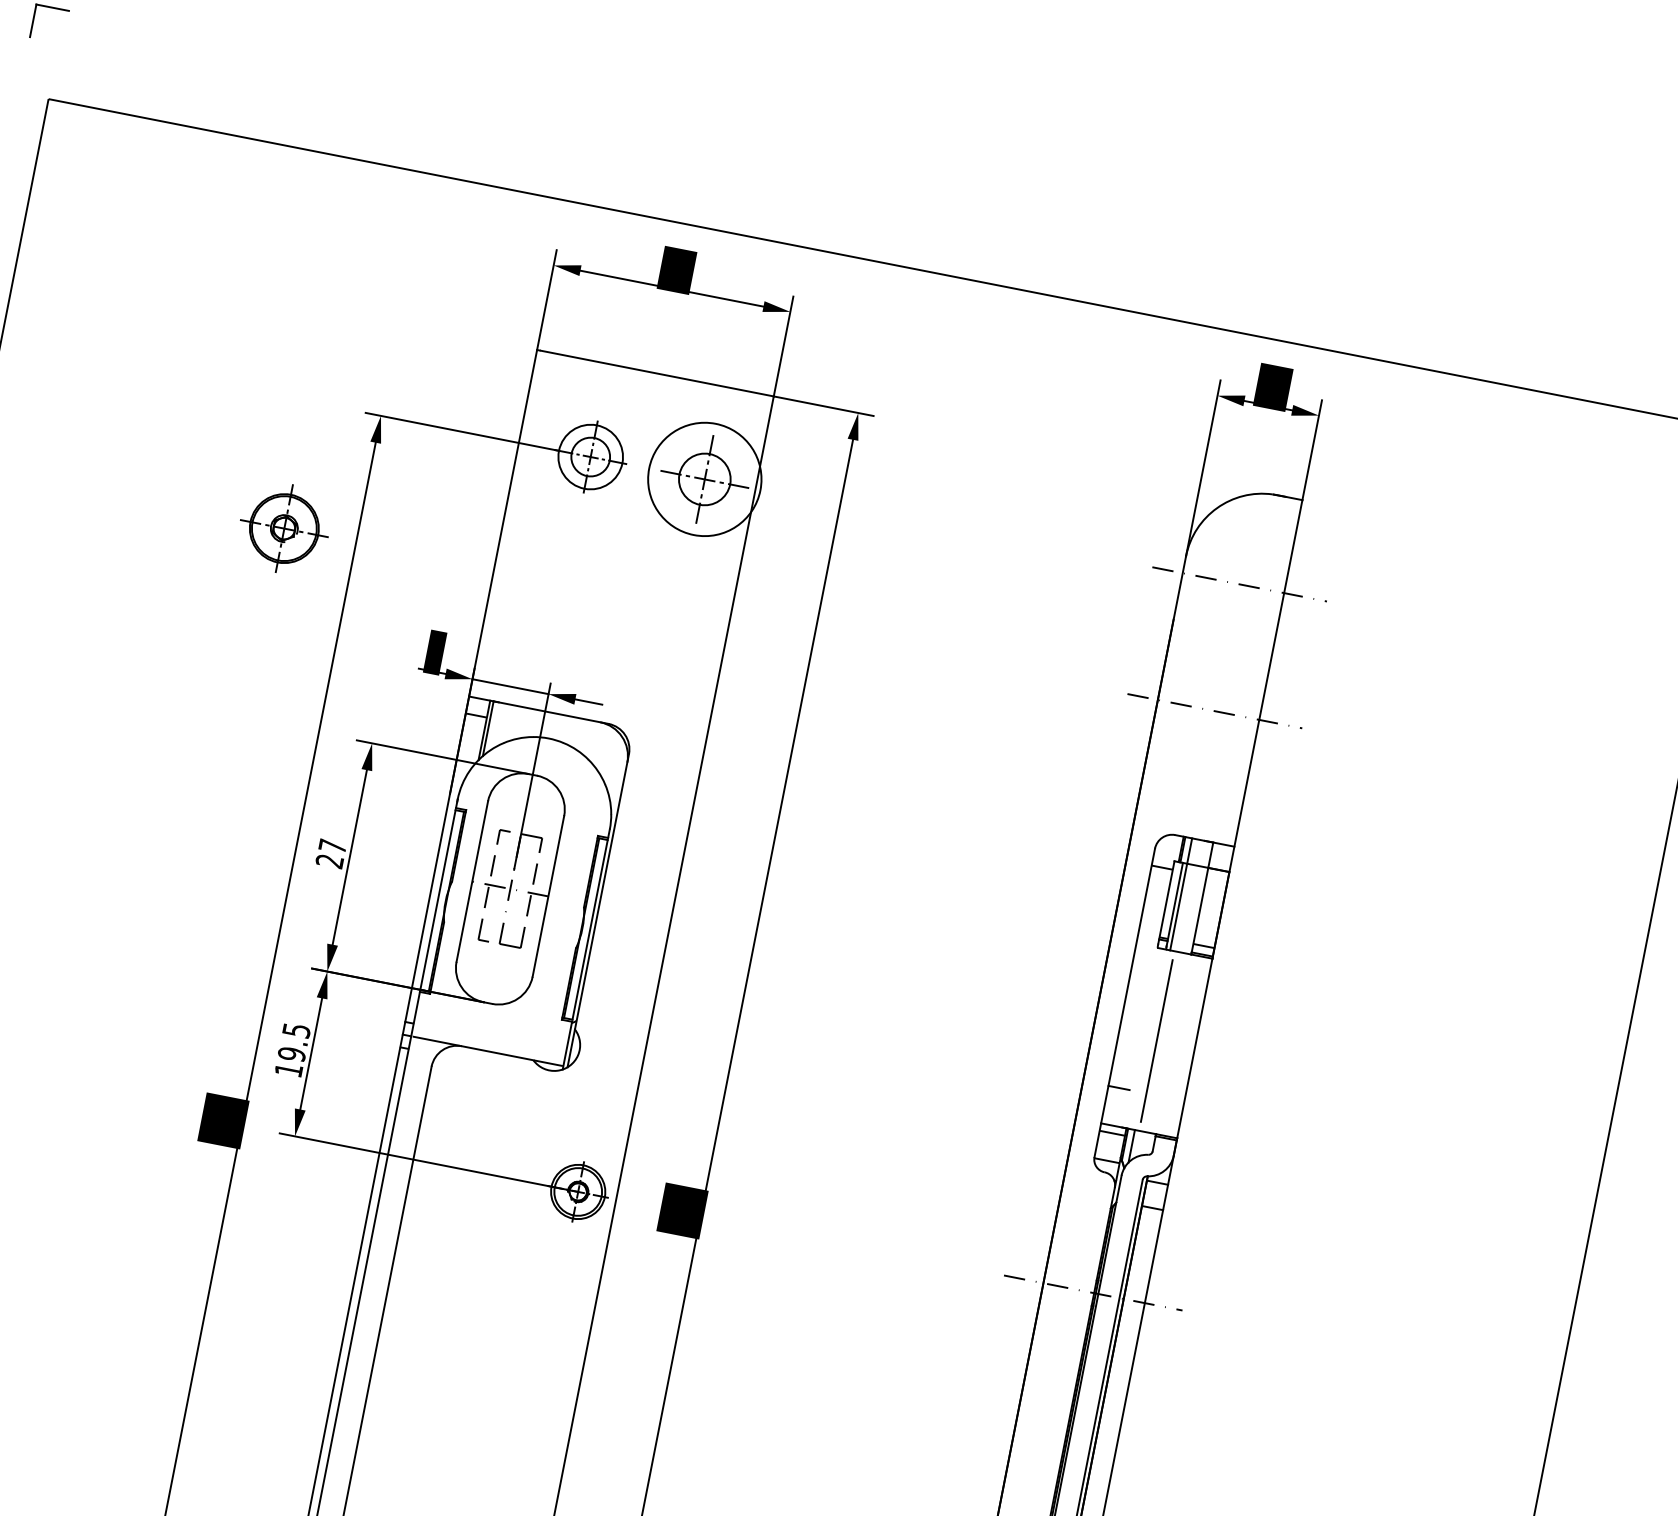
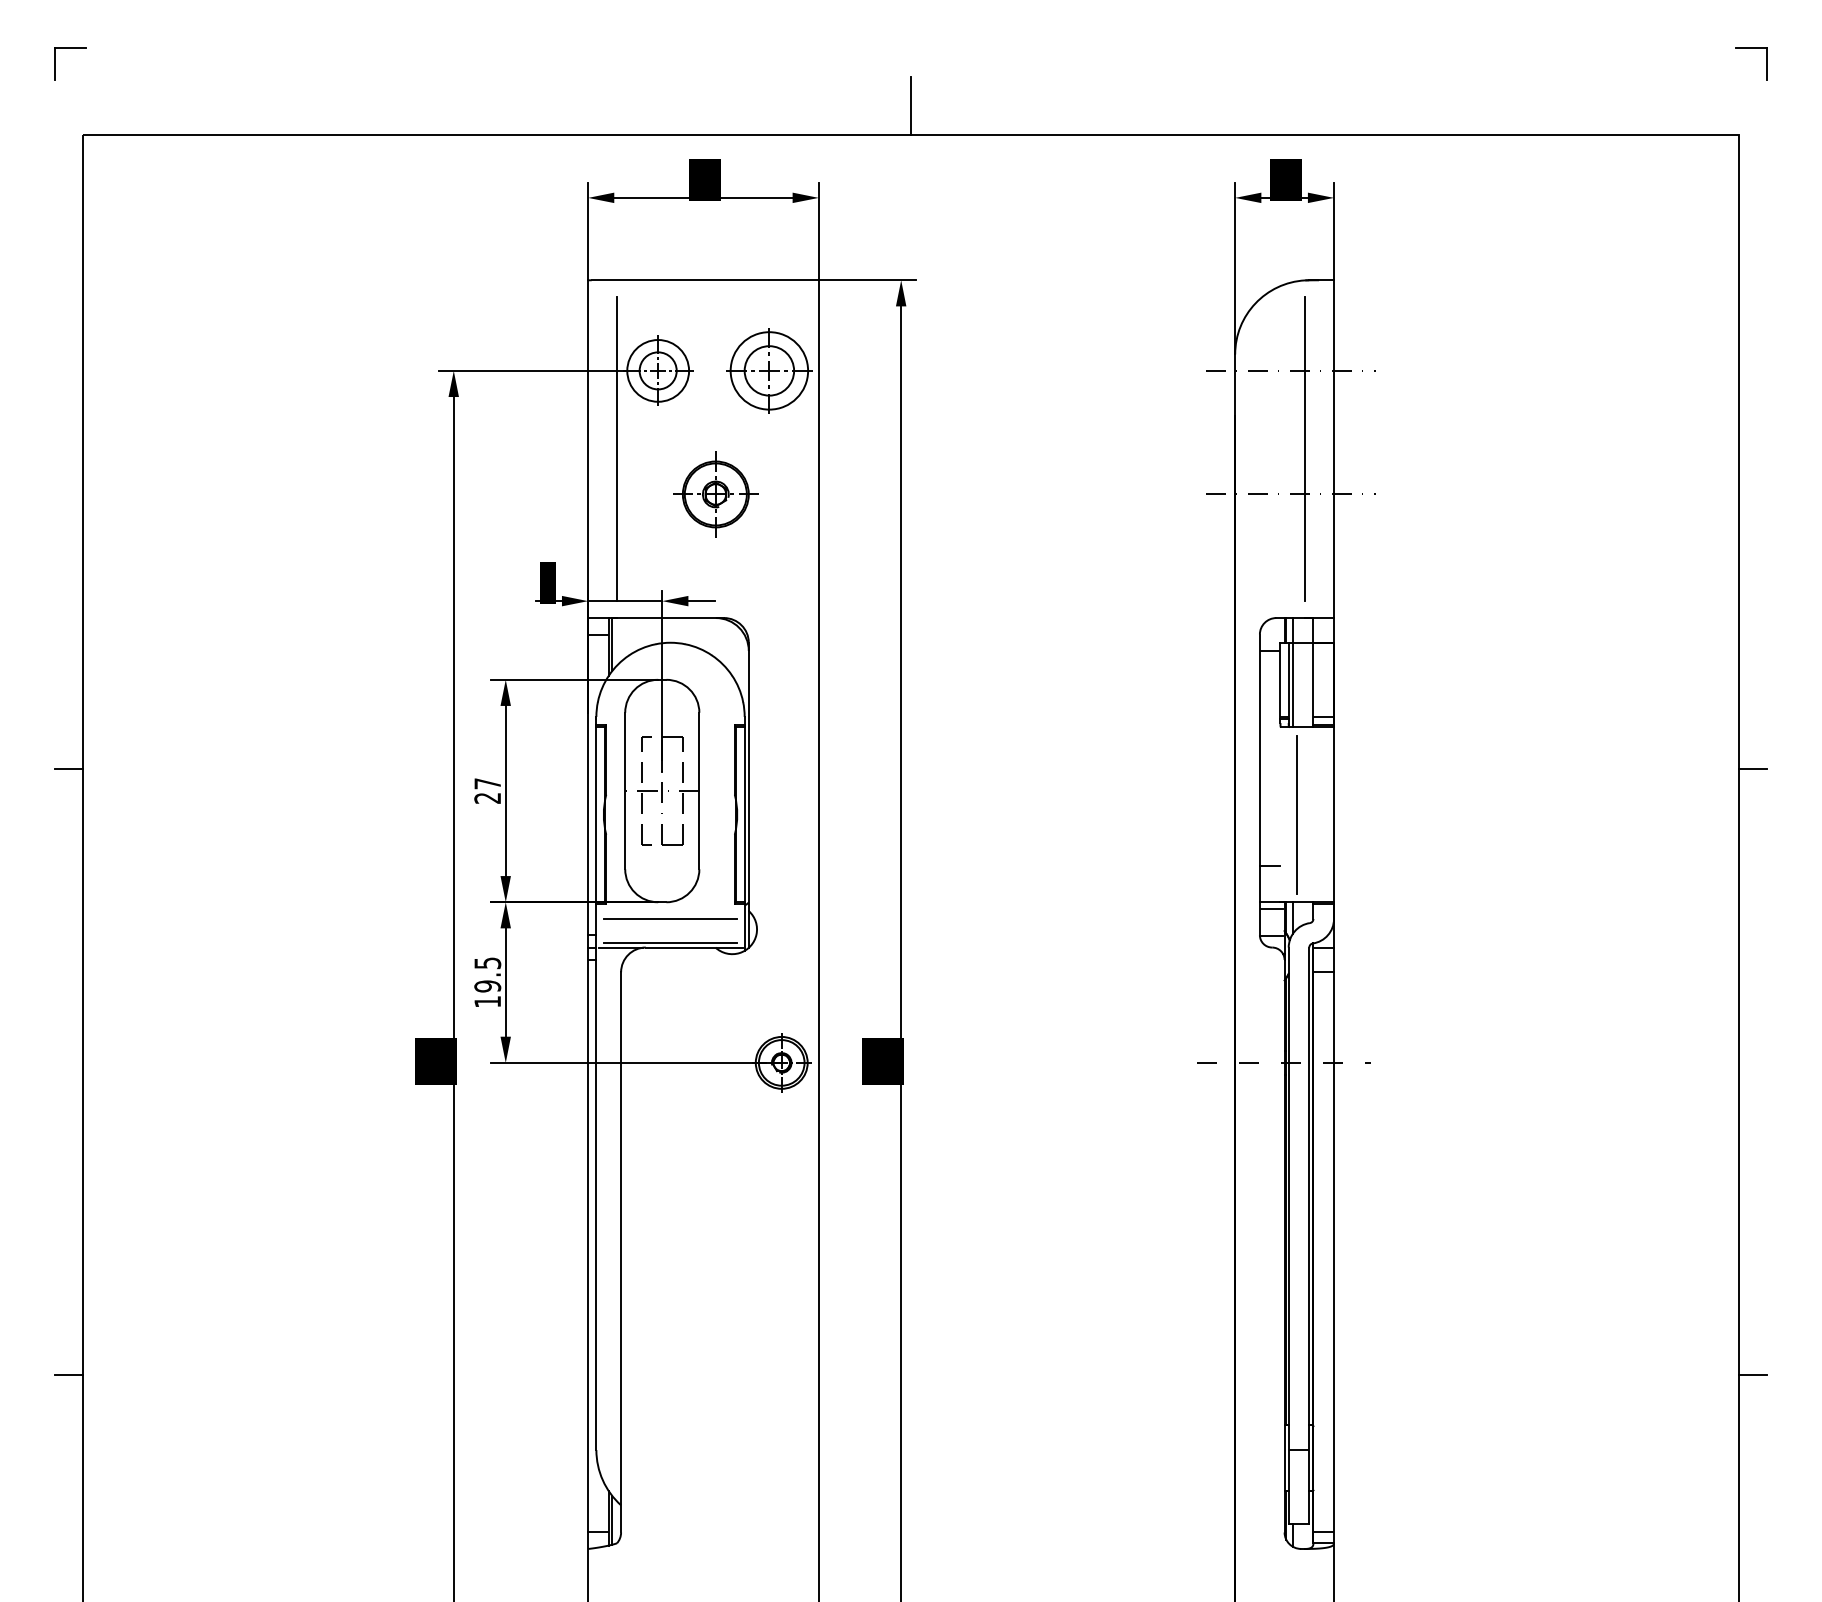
line: (904, 235) -> (911, 105), added
circle: (705, 479) -> (769, 370), size x0.71
part: (284, 528) -> (715, 494), moved
line: (532, 529) -> (616, 449), added
line: (1239, 668) -> (1305, 449), added
line: (492, 1022) -> (670, 919), added
line: (488, 1047) -> (670, 943), added
line: (1633, 1086) -> (1752, 769), added

